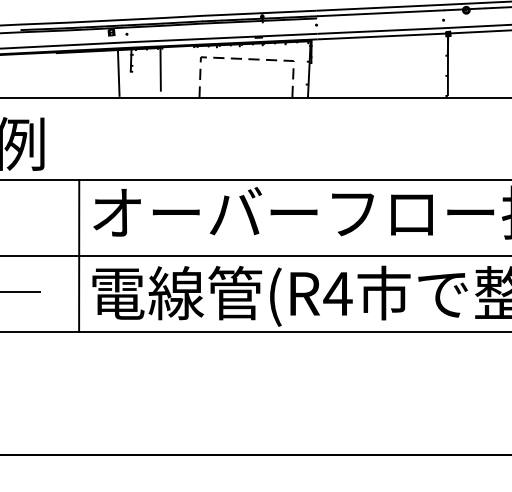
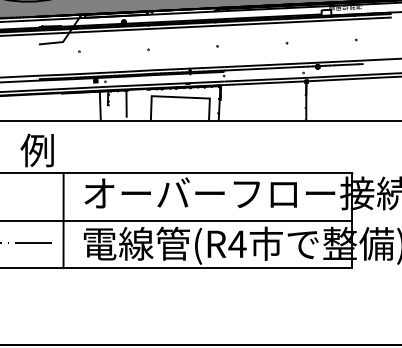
line: (245, 59) -> (179, 97), dashed -> solid
line: (79, 255) -> (63, 220), moved

